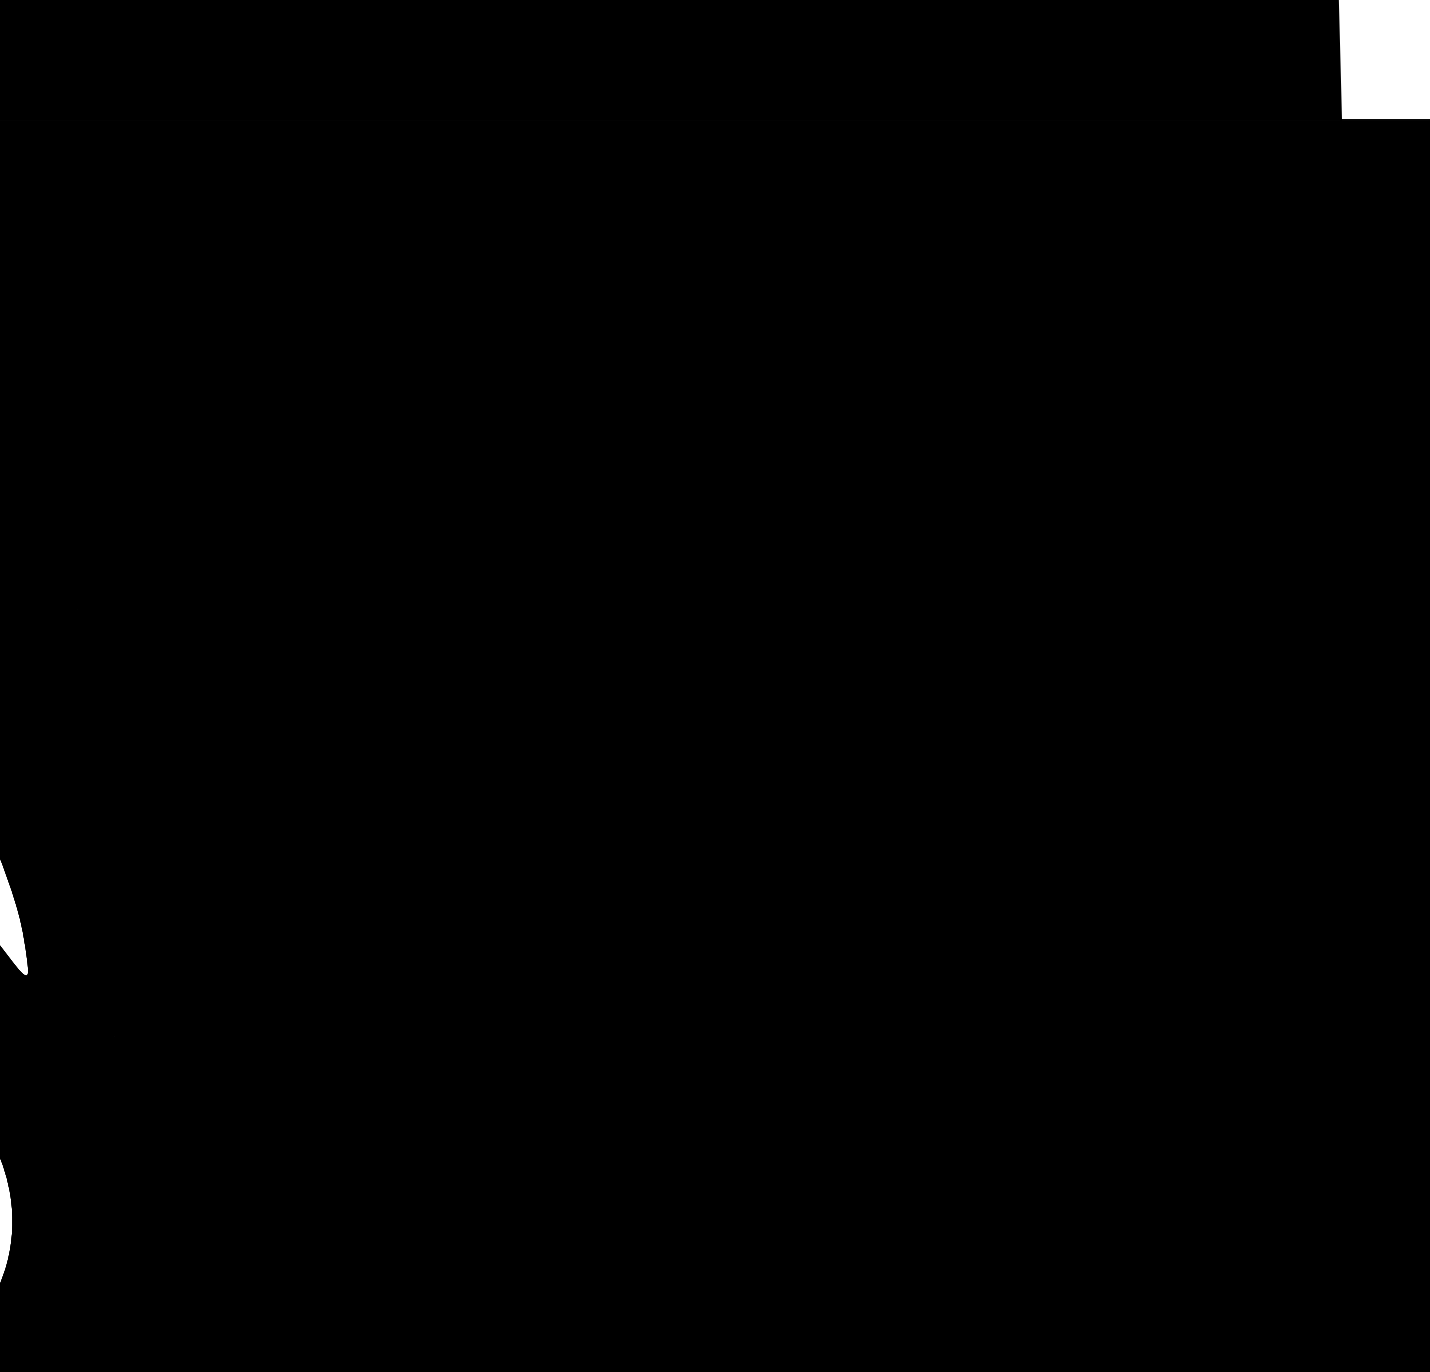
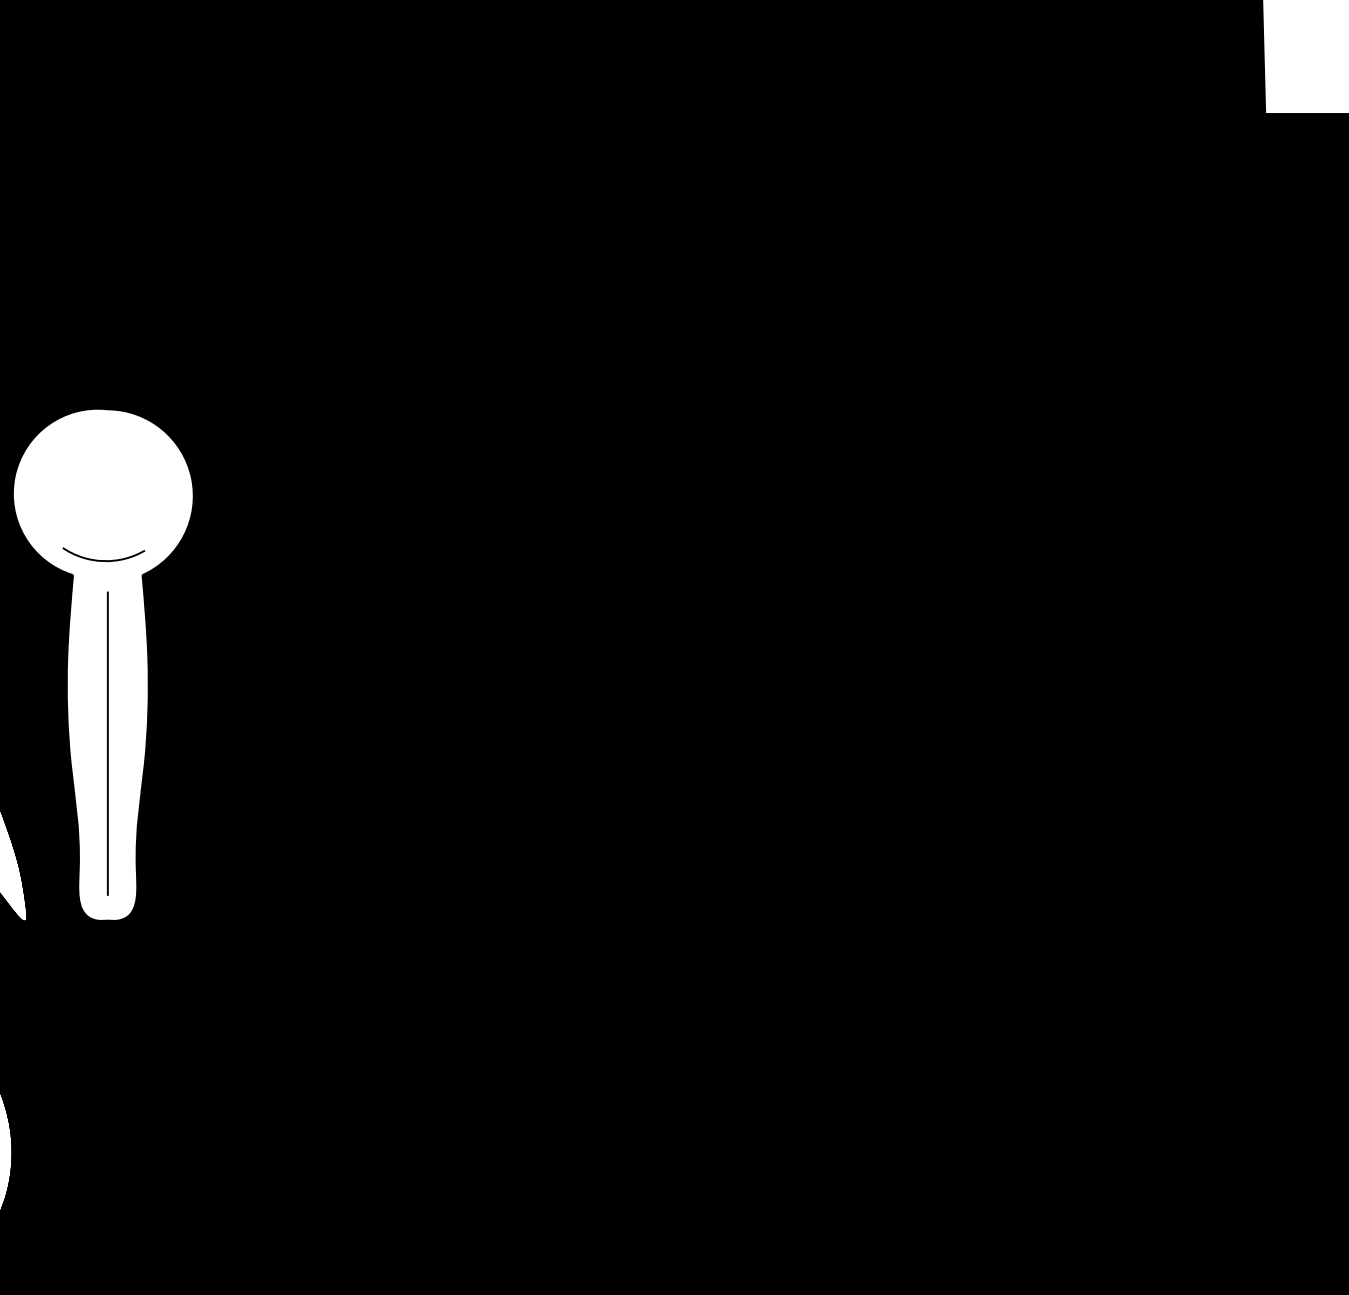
fill: (109, 703) -> (103, 664), removed

